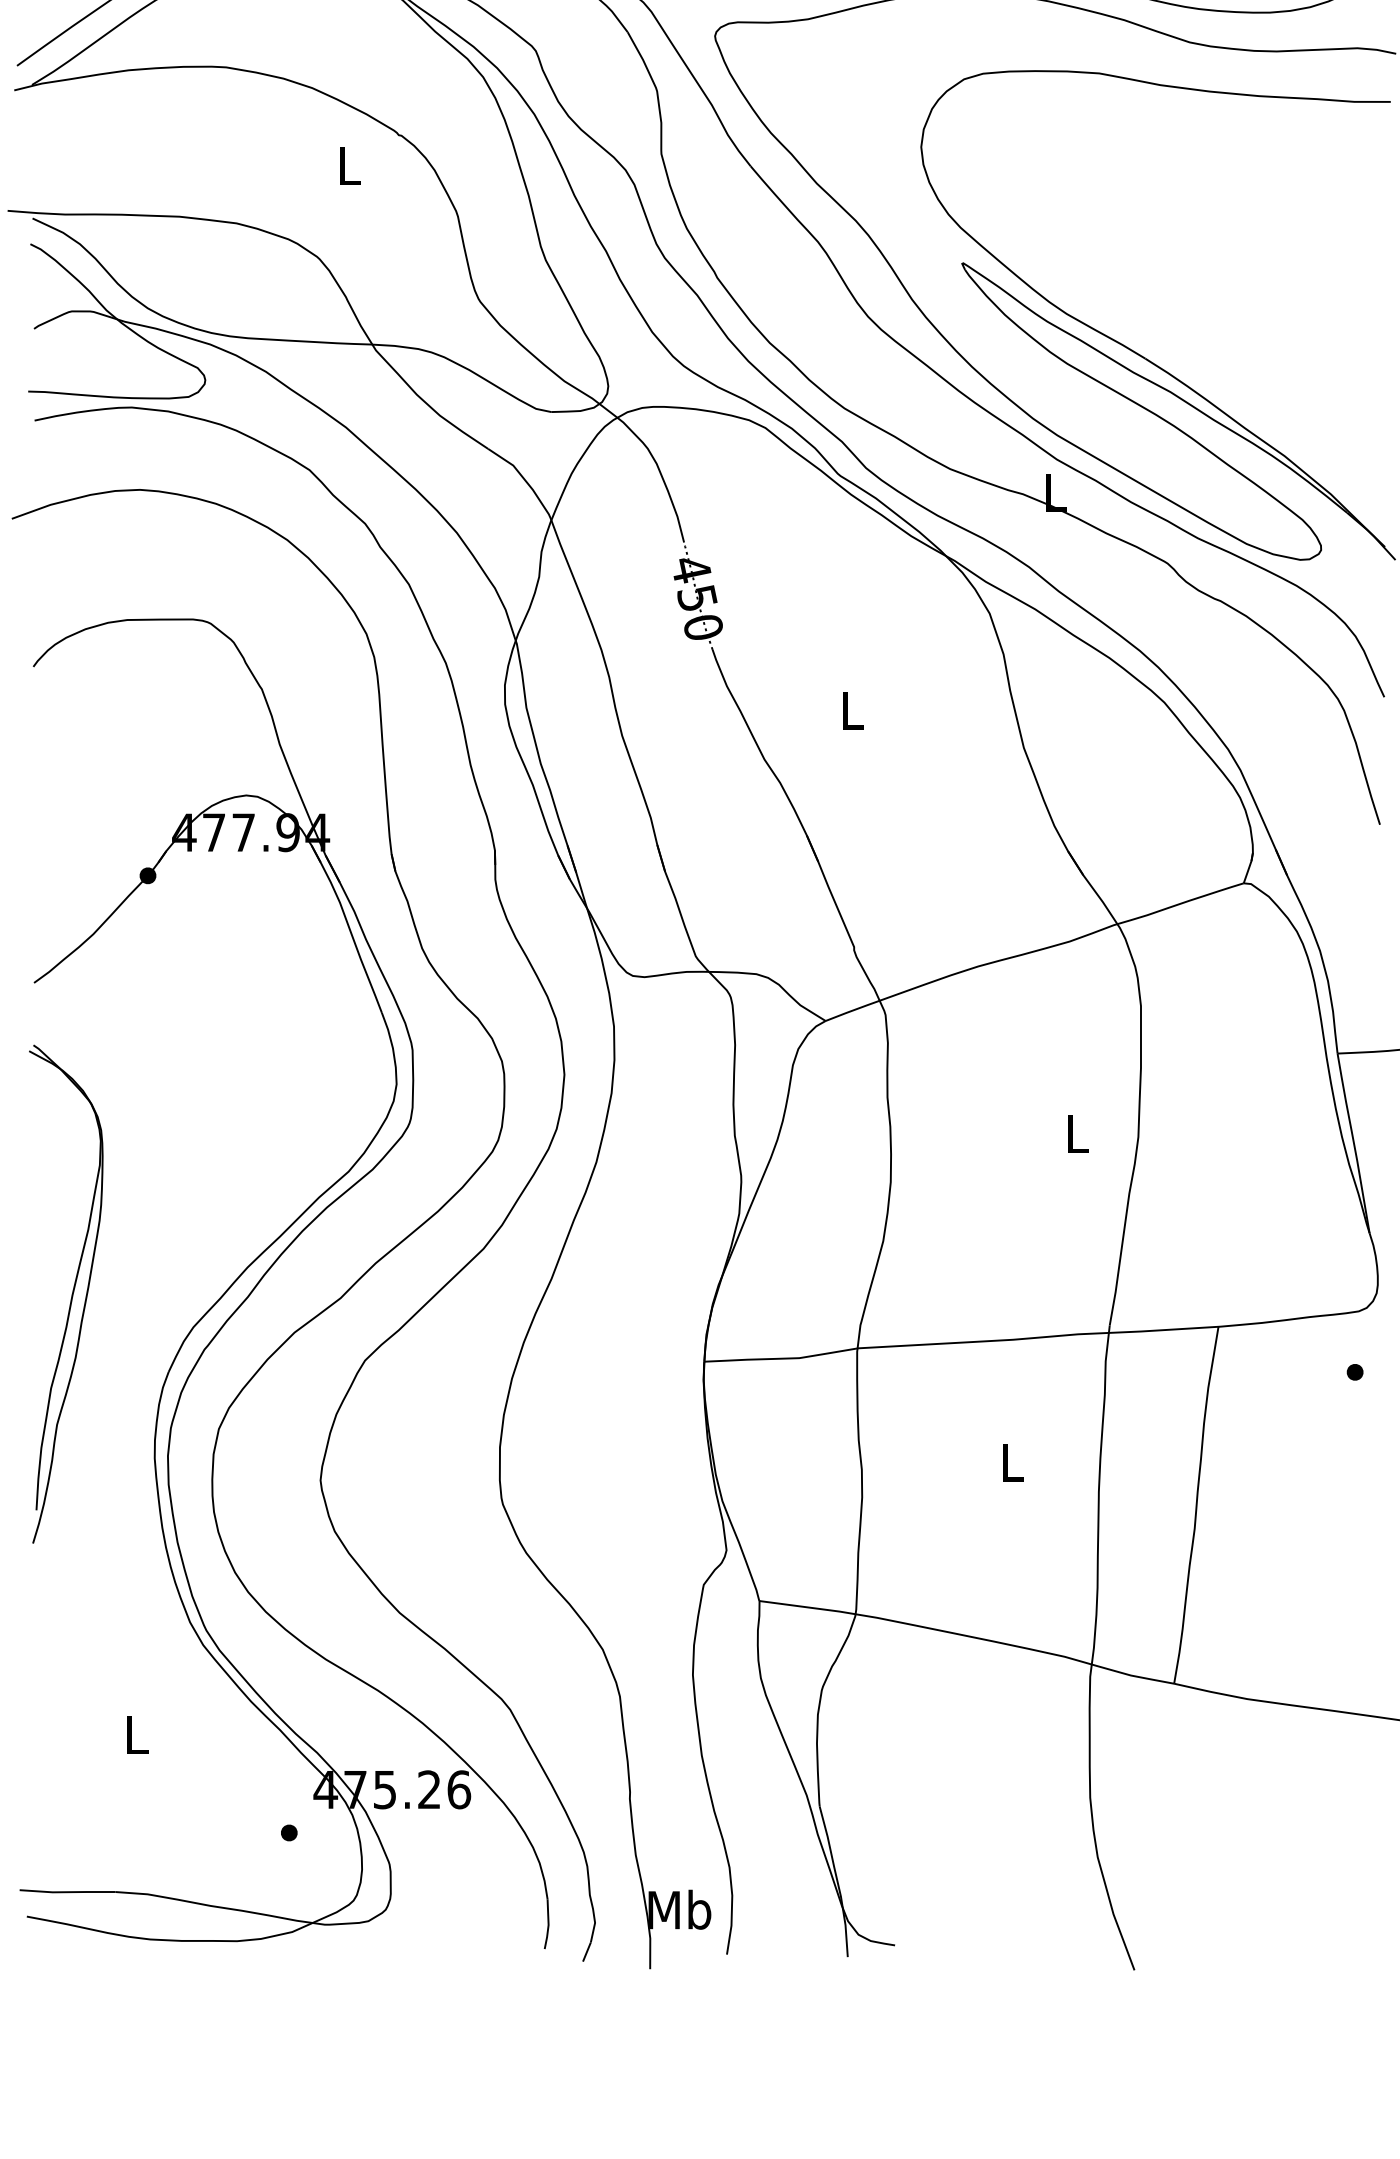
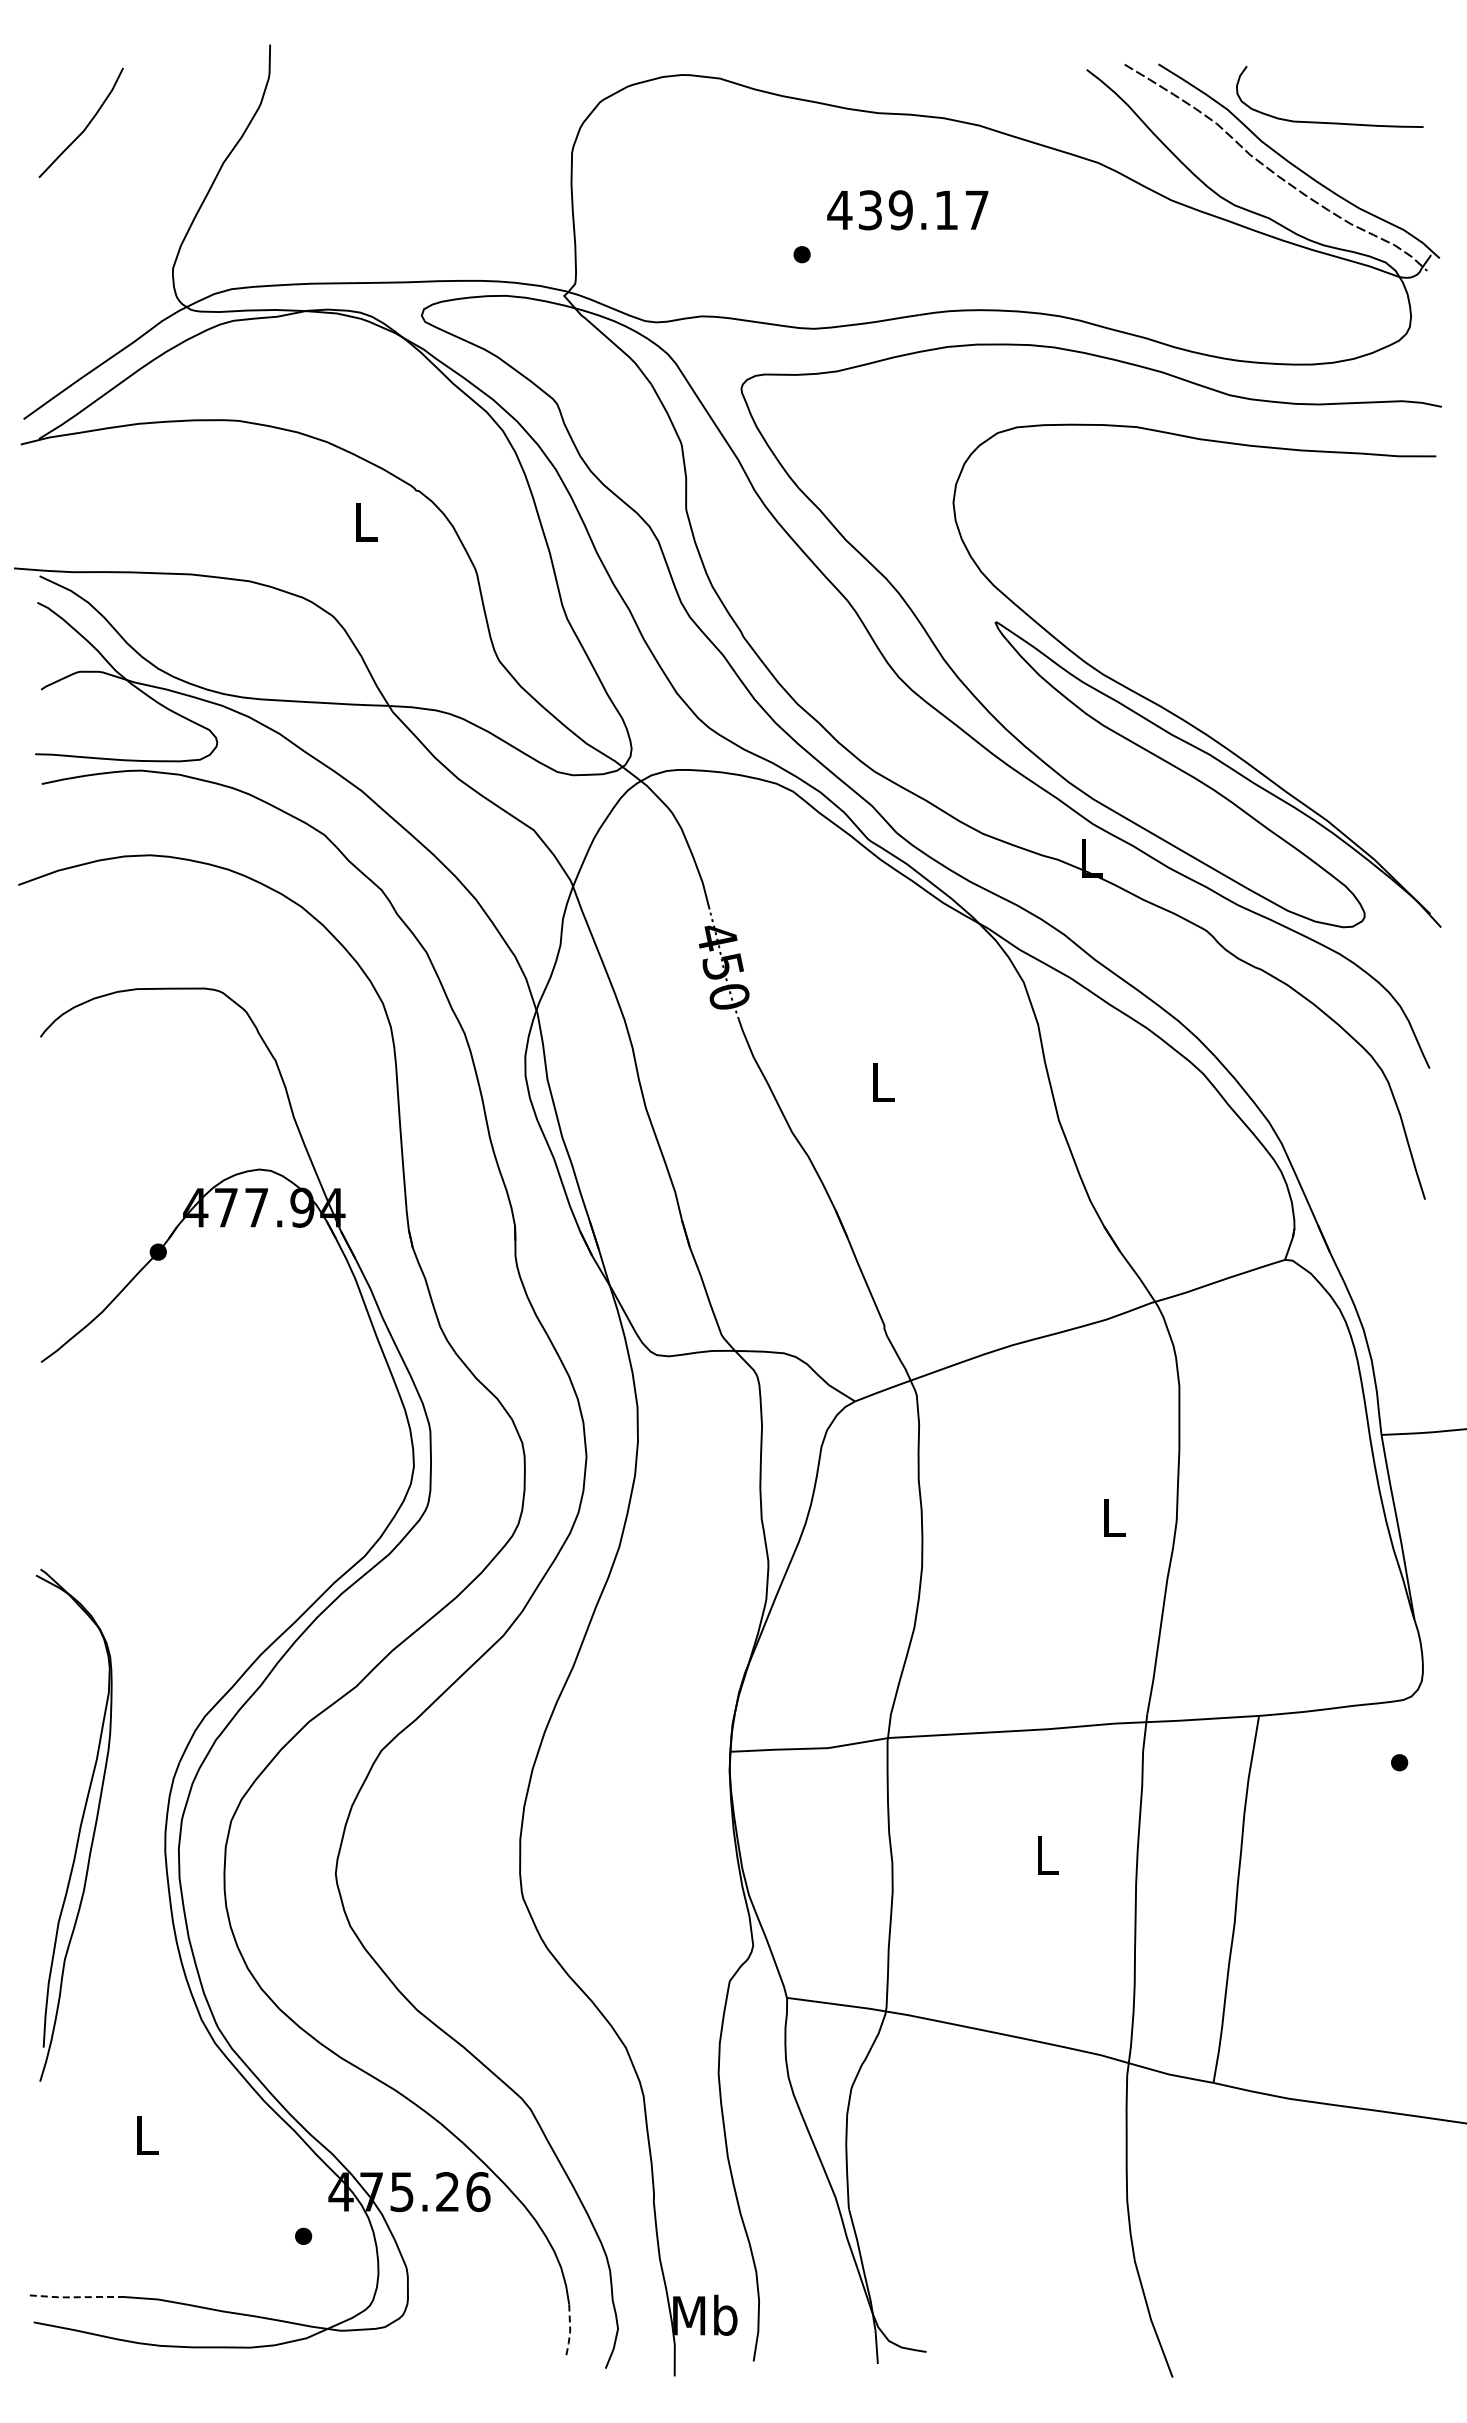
part: (66, 1293) -> (74, 1824), moved
line: (67, 1892) -> (75, 2297), solid -> dashed
line: (548, 1925) -> (570, 2331), solid -> dashed

